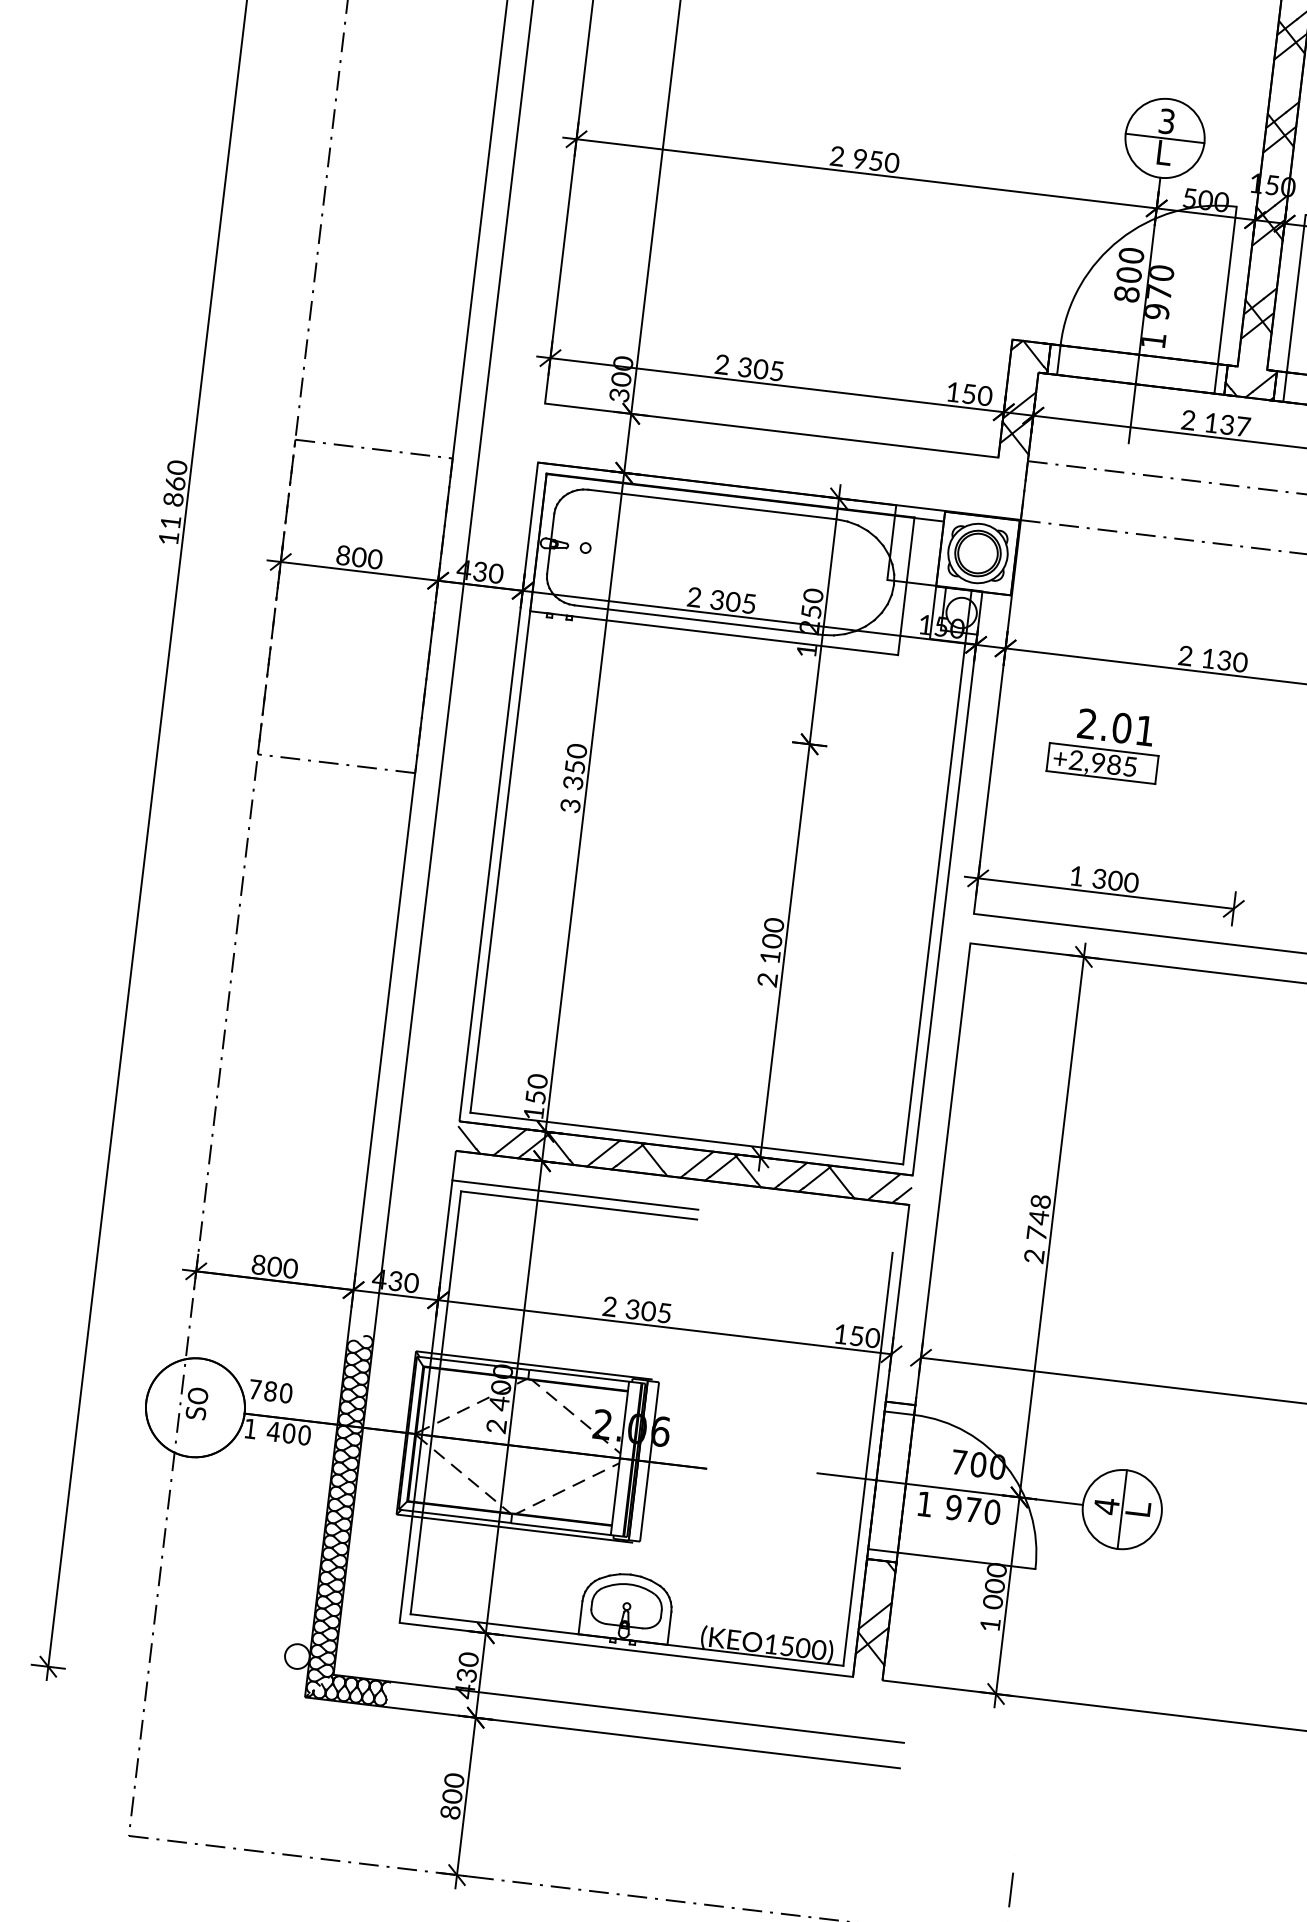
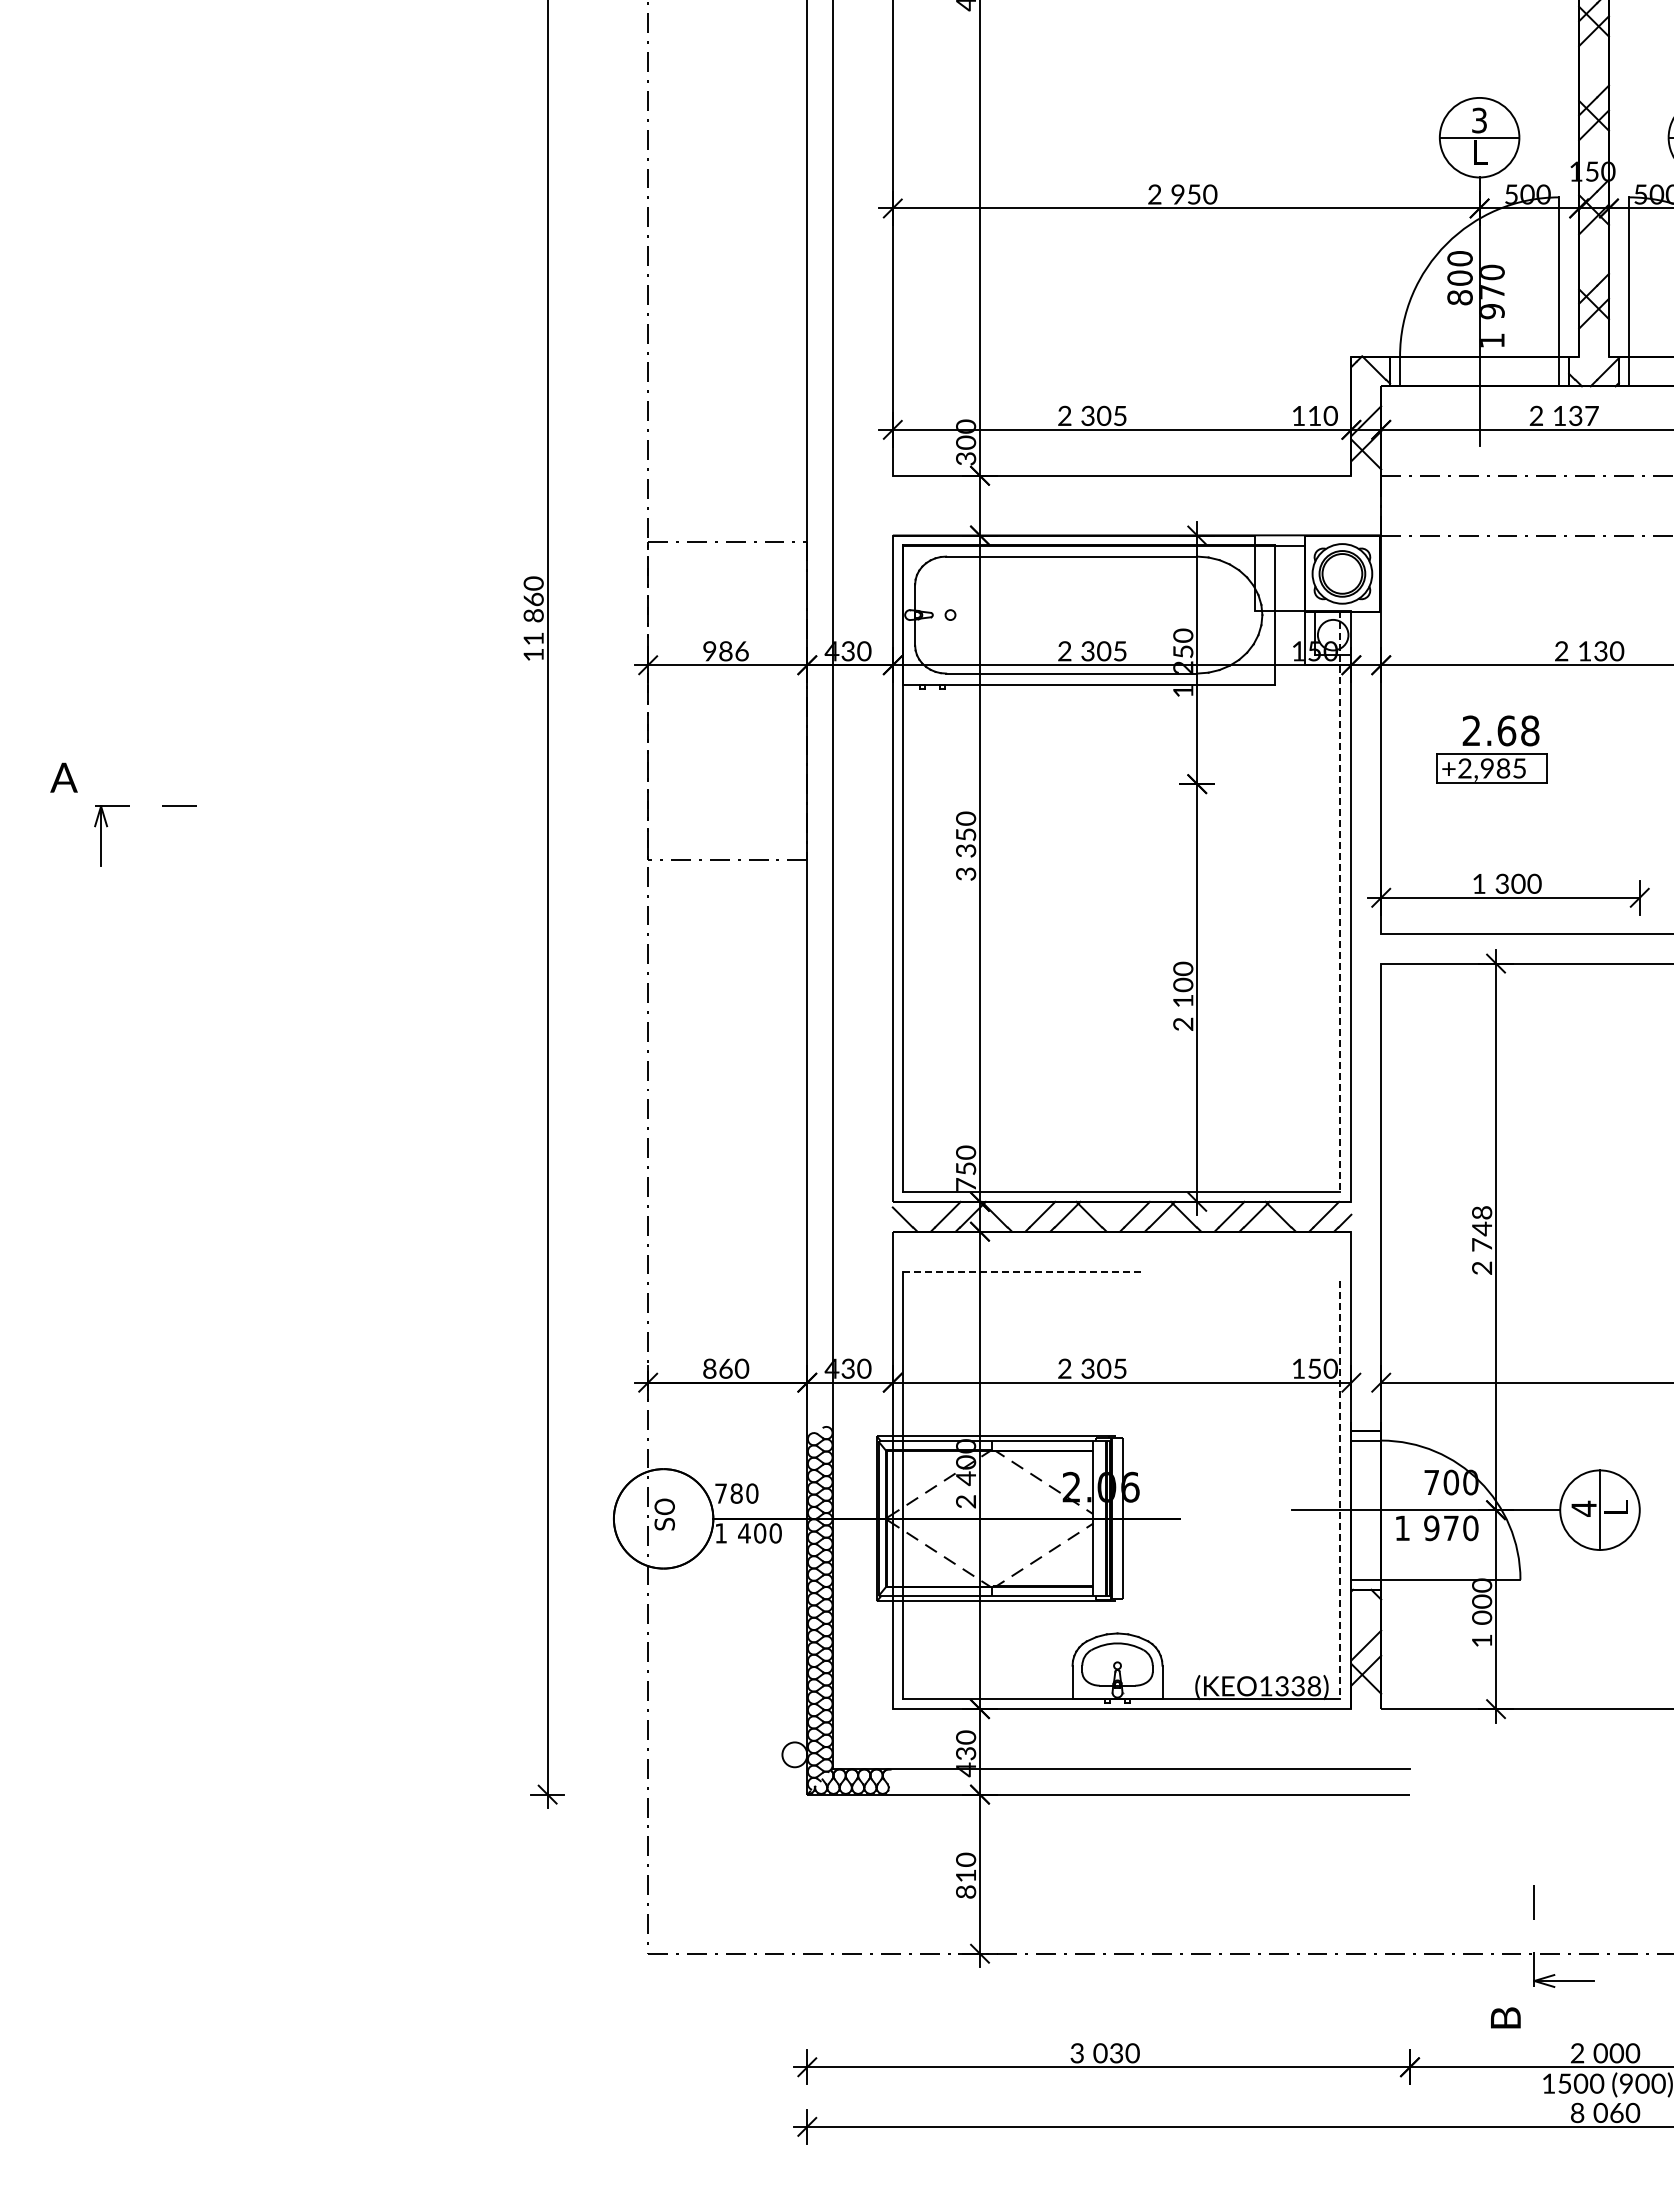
text: (968, 394) -> (1314, 416), 150 -> 110
text: (359, 557) -> (726, 651), 800 -> 986
text: (1133, 729) -> (1518, 730), 2.01 -> 2.68
line: (937, 878) -> (1340, 902), solid -> dashed
text: (533, 1112) -> (965, 1184), 150 -> 750
line: (574, 1194) -> (1016, 1261), removed
line: (579, 1205) -> (1022, 1271), solid -> dashed
text: (274, 1266) -> (725, 1368), 800 -> 860
line: (868, 1459) -> (1340, 1490), solid -> dashed
text: (803, 1648) -> (1298, 1686), (KEO1500) -> (KEO1338)
text: (452, 1796) -> (966, 1875), 800 -> 810

